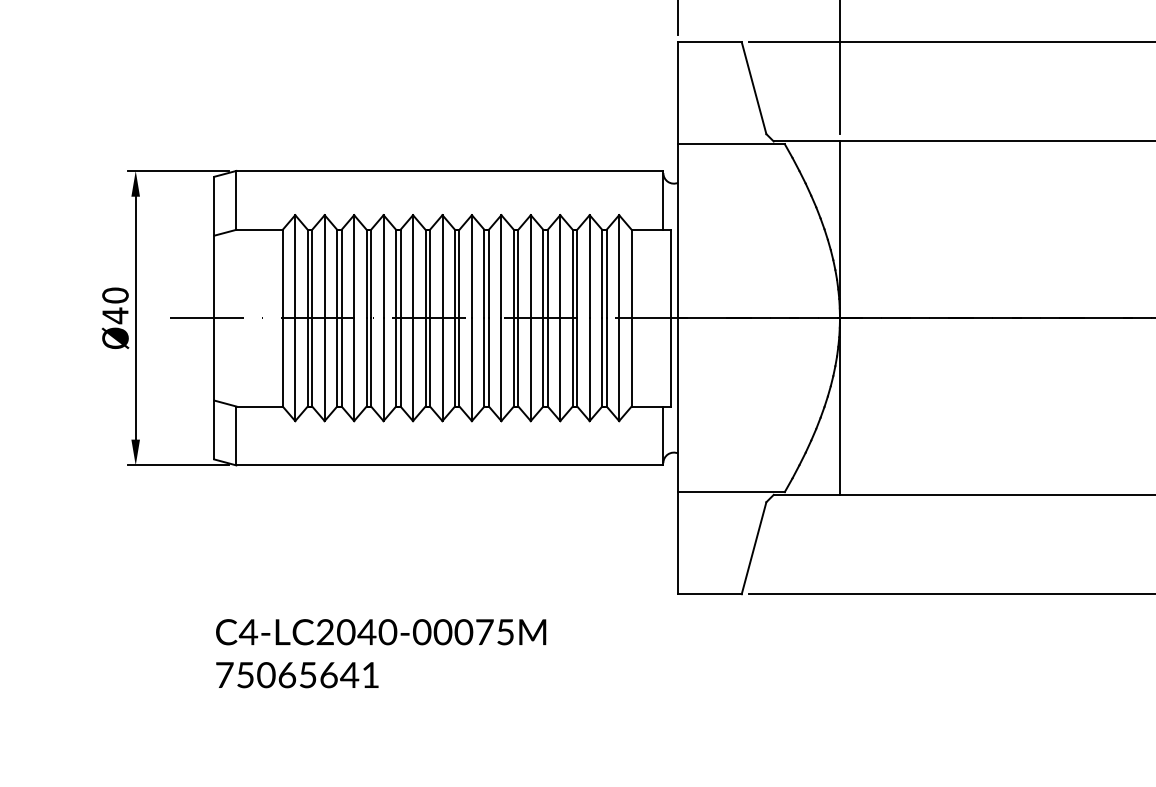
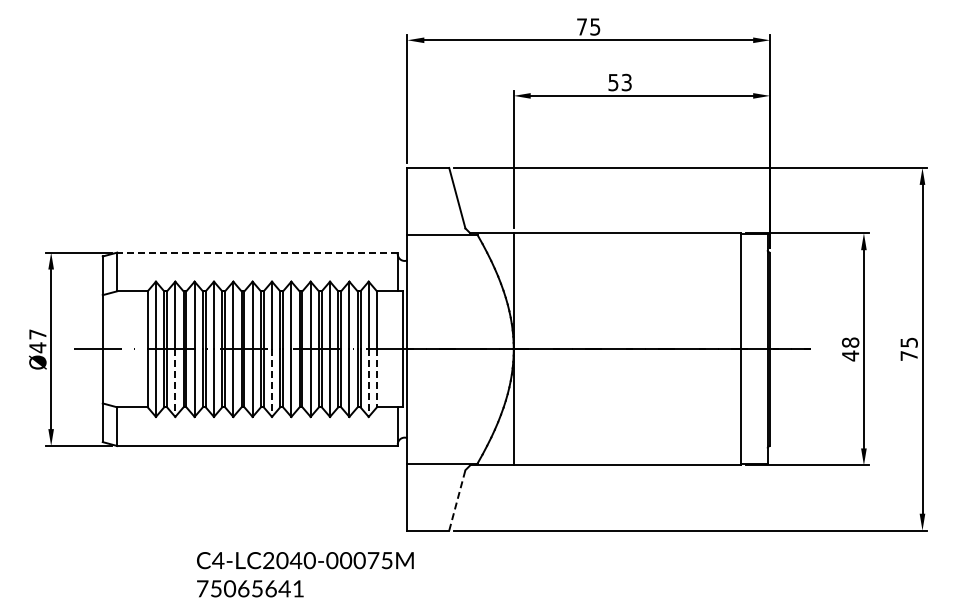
line: (449, 170) -> (257, 252), solid -> dashed
text: (114, 295) -> (37, 334), Ø40 -> Ø47
line: (630, 362) -> (376, 378), solid -> dashed
line: (324, 370) -> (175, 383), solid -> dashed
line: (472, 370) -> (272, 383), solid -> dashed
line: (618, 370) -> (368, 383), solid -> dashed
line: (754, 546) -> (457, 499), solid -> dashed
text: (381, 653) -> (305, 574), moved

